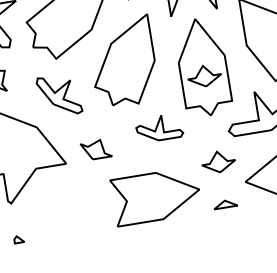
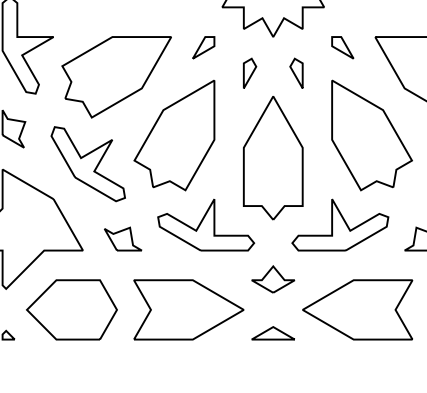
part: (204, 76) -> (273, 169), removed
part: (58, 96) -> (87, 164), size x1.43
part: (159, 127) -> (206, 224), size x1.67
part: (224, 204) -> (272, 333), size x1.43
part: (64, 211) -> (71, 309), added

